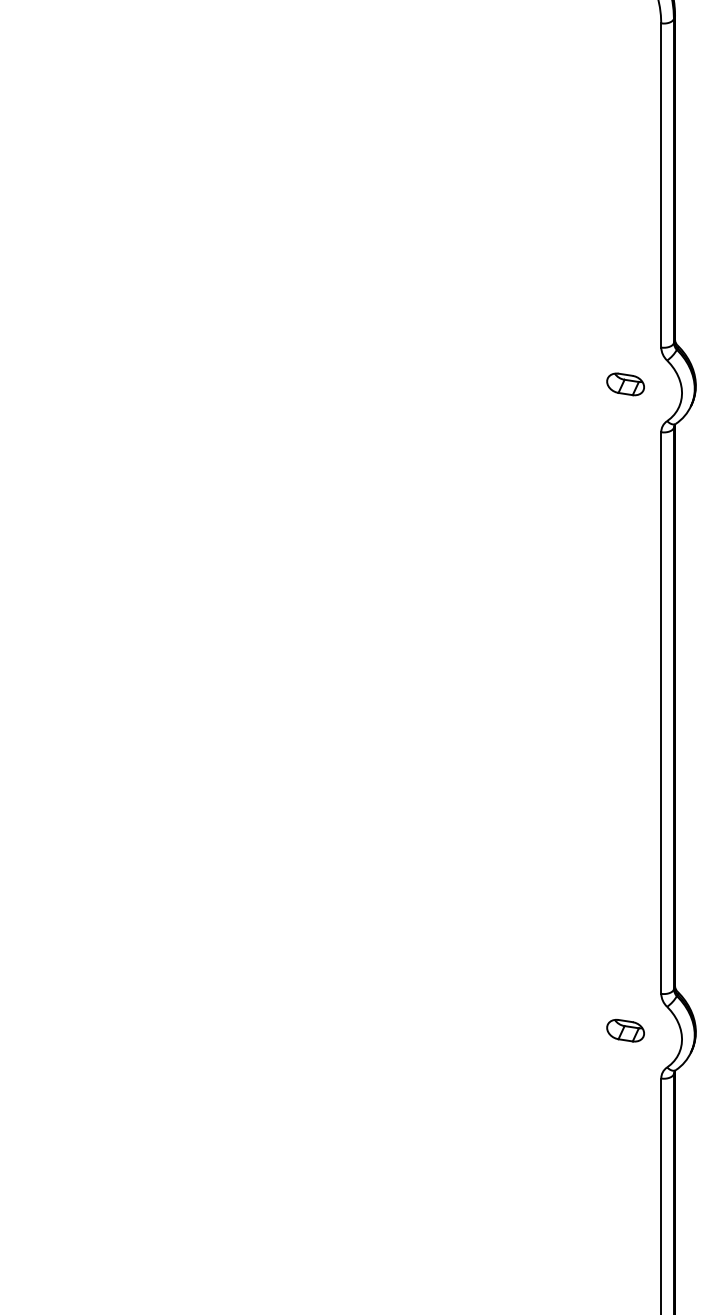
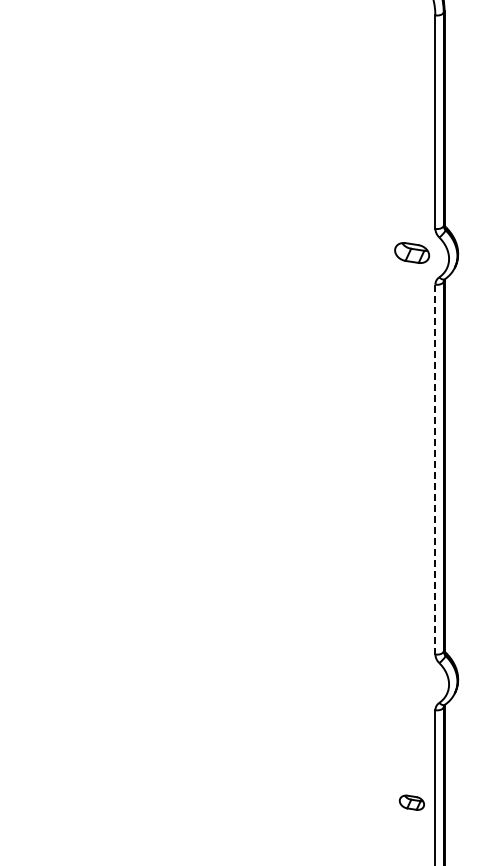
part: (624, 384) -> (411, 253), size x1.4
line: (661, 712) -> (435, 469), solid -> dashed
part: (624, 1030) -> (411, 802), moved

